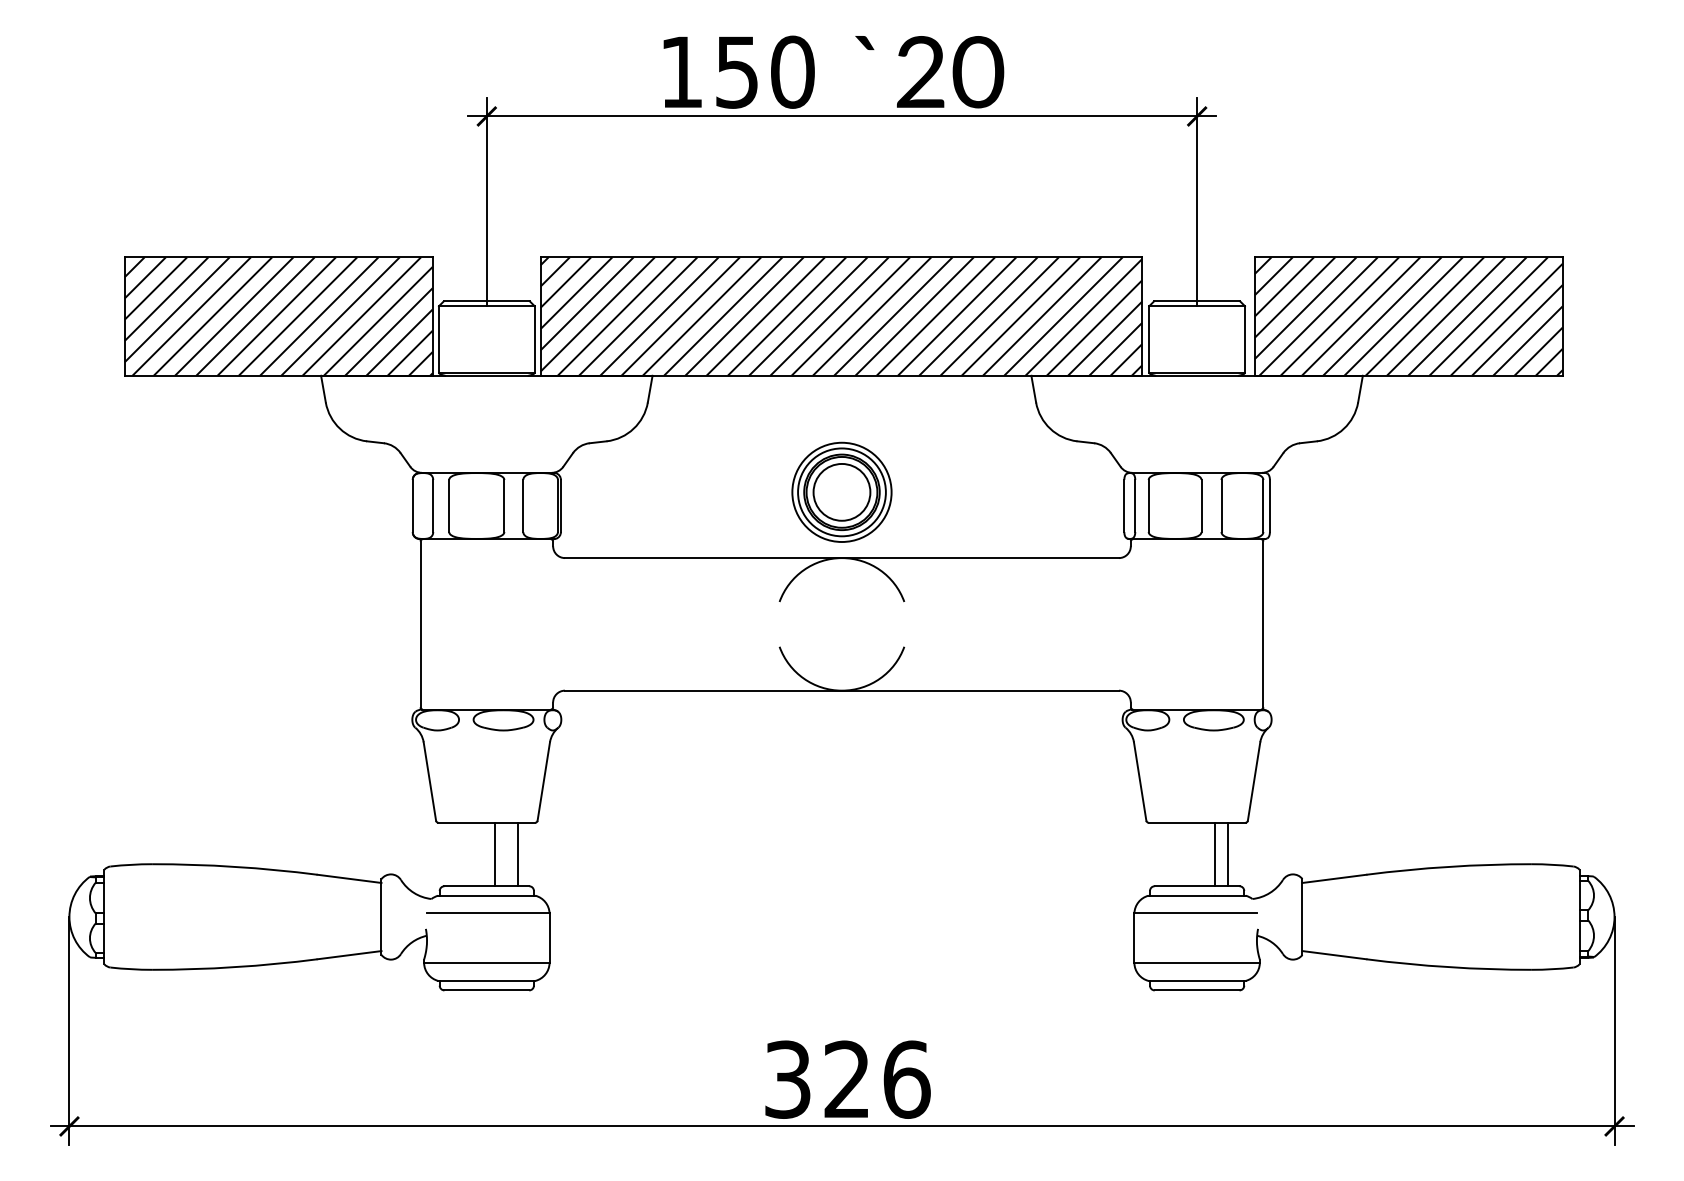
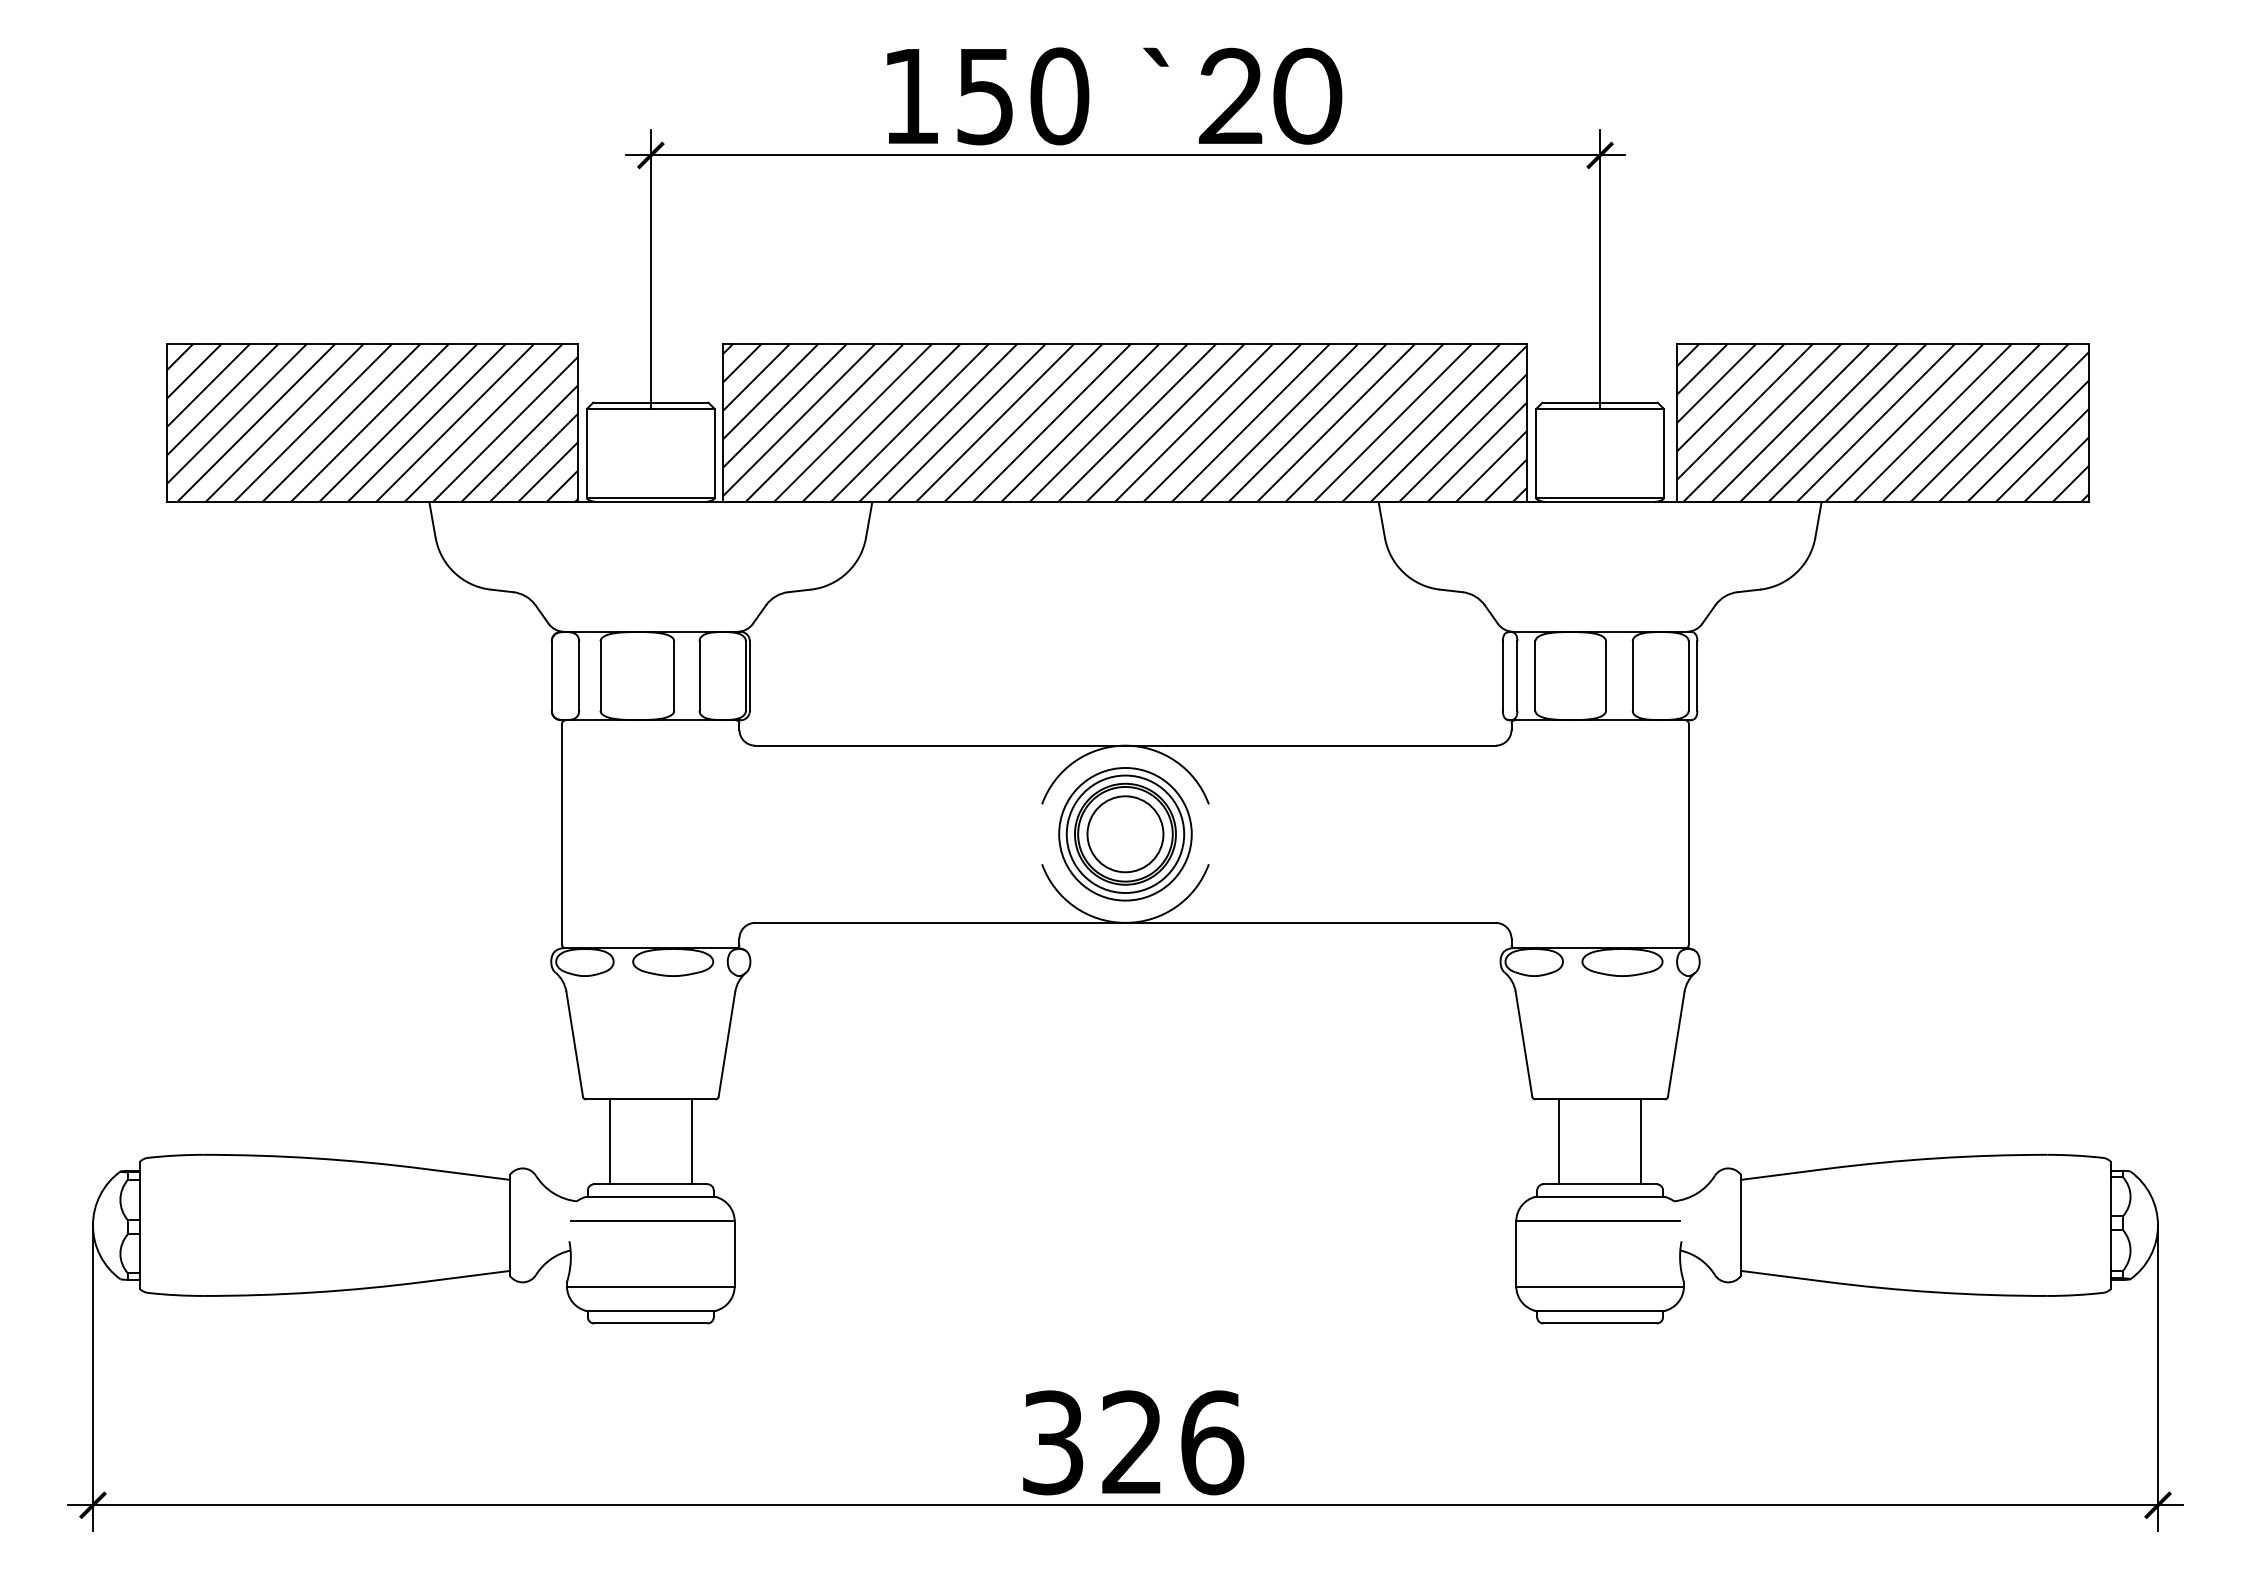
part: (841, 491) -> (1124, 833), moved
line: (495, 854) -> (610, 1141), moved
line: (1215, 854) -> (1559, 1141), moved

